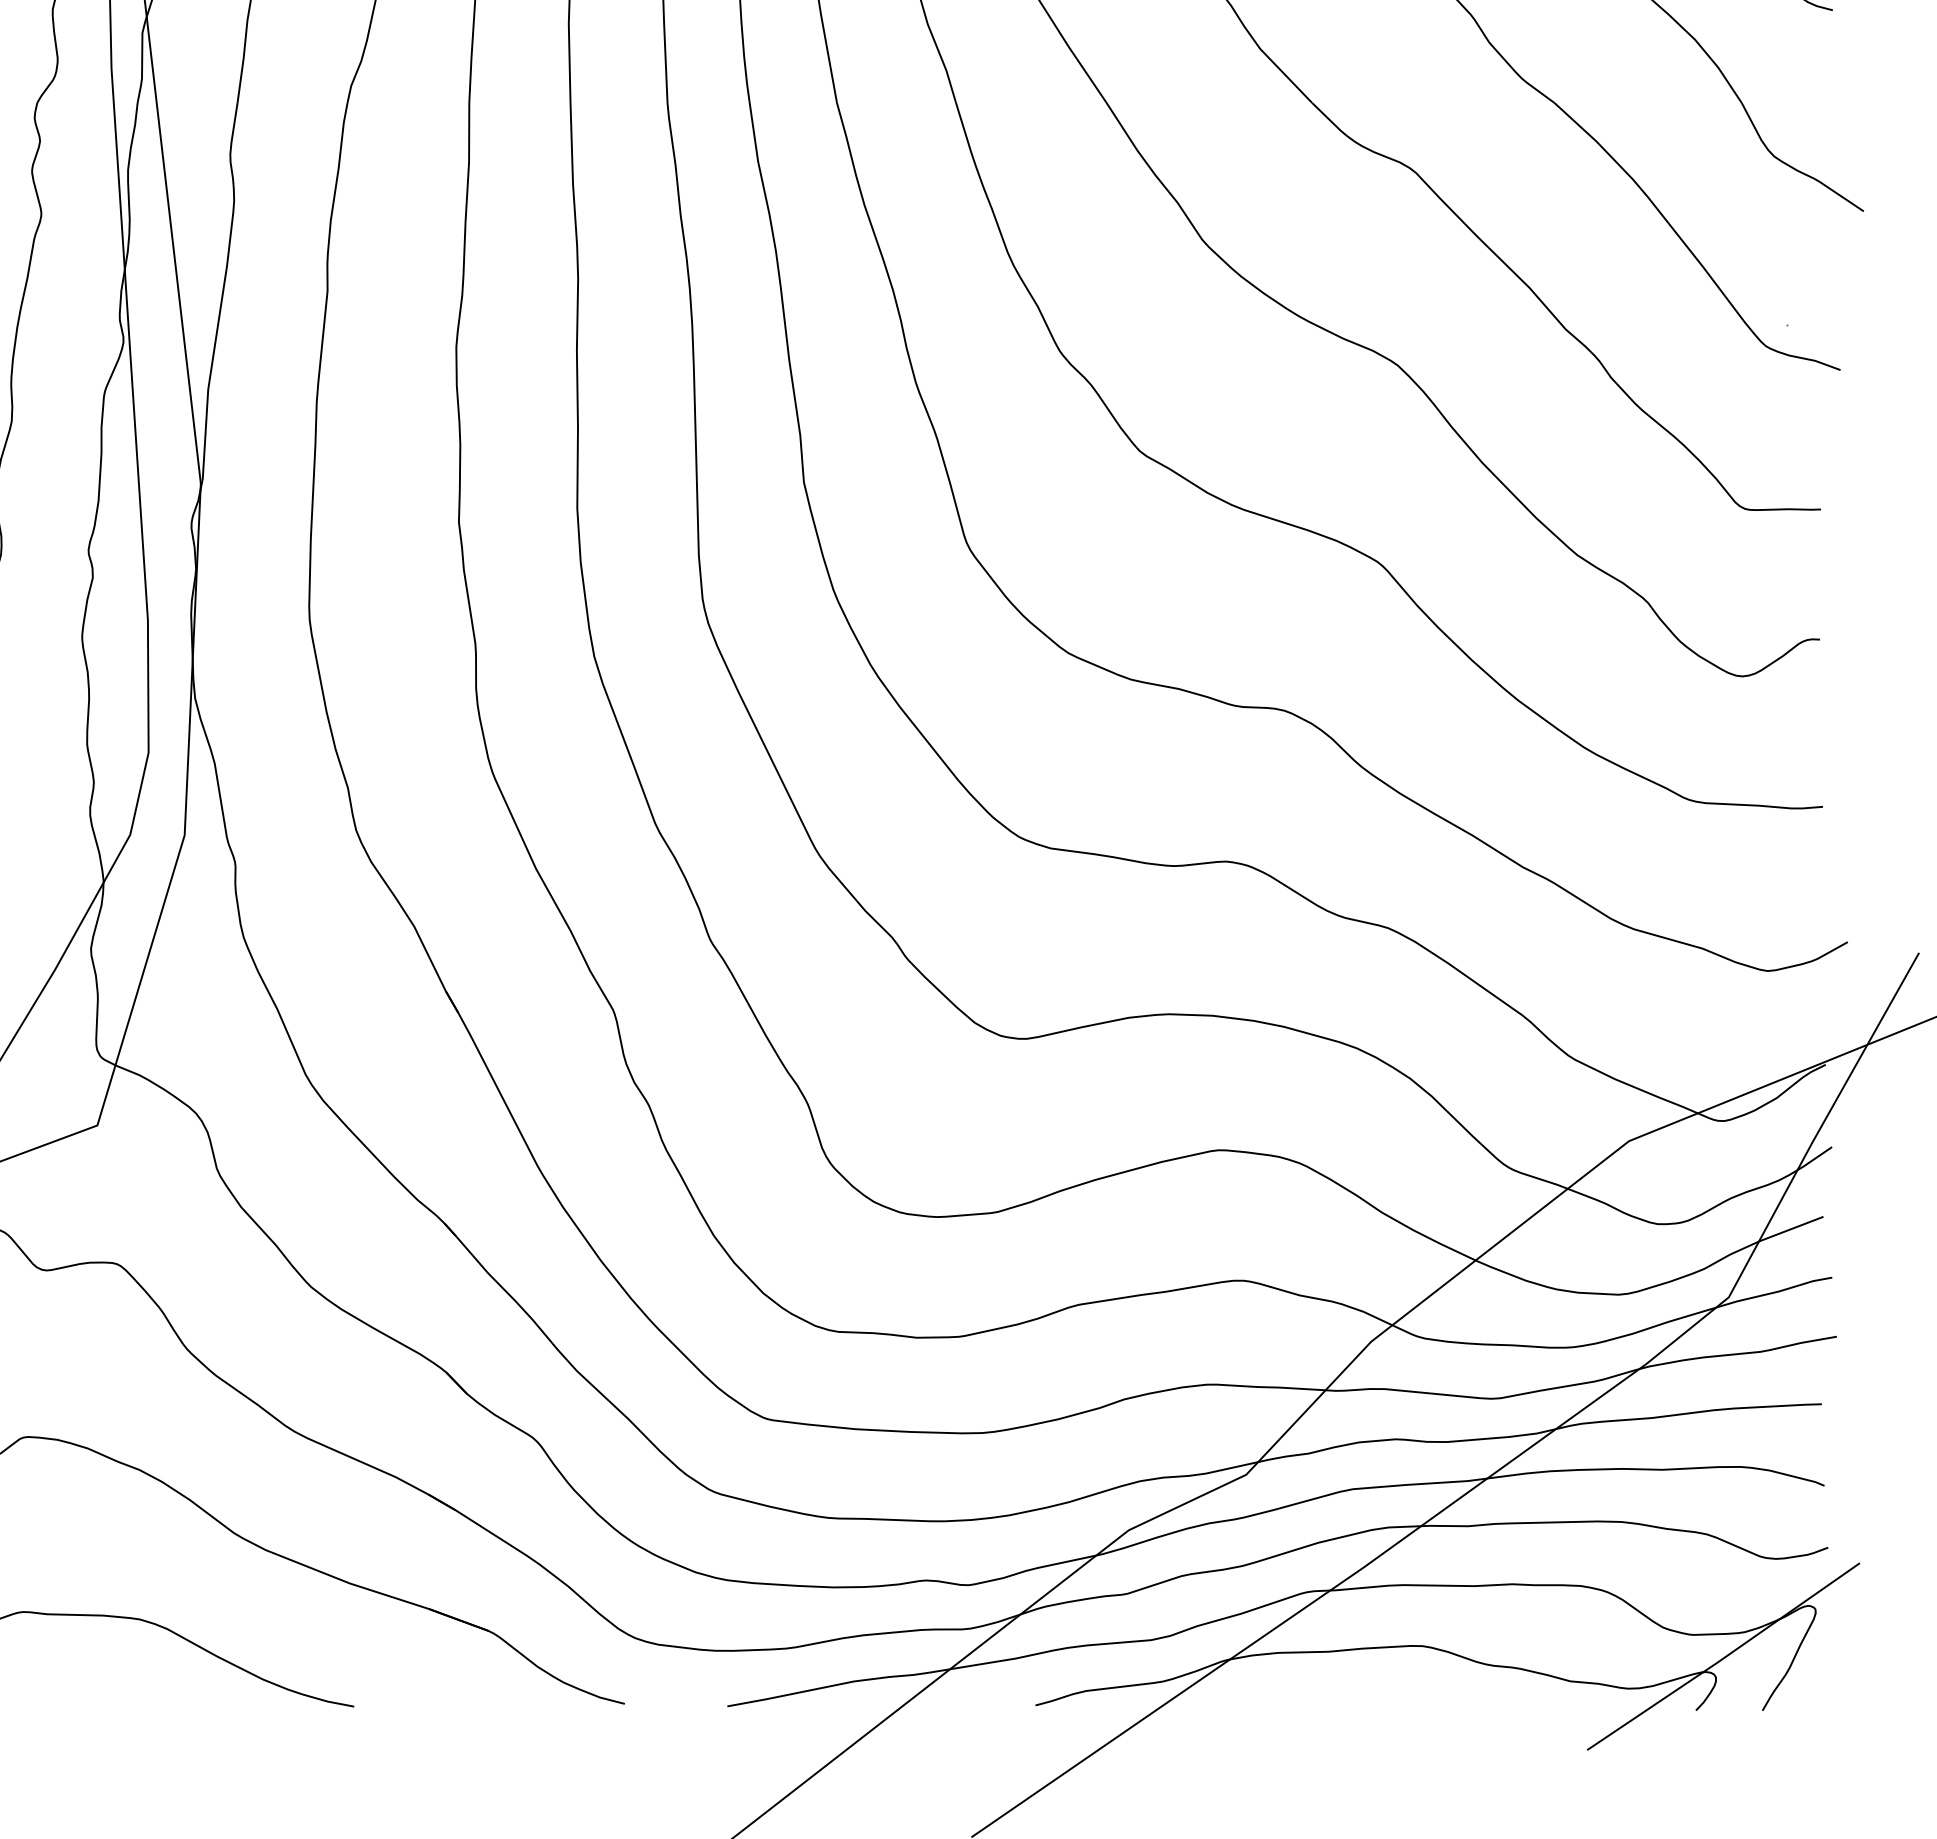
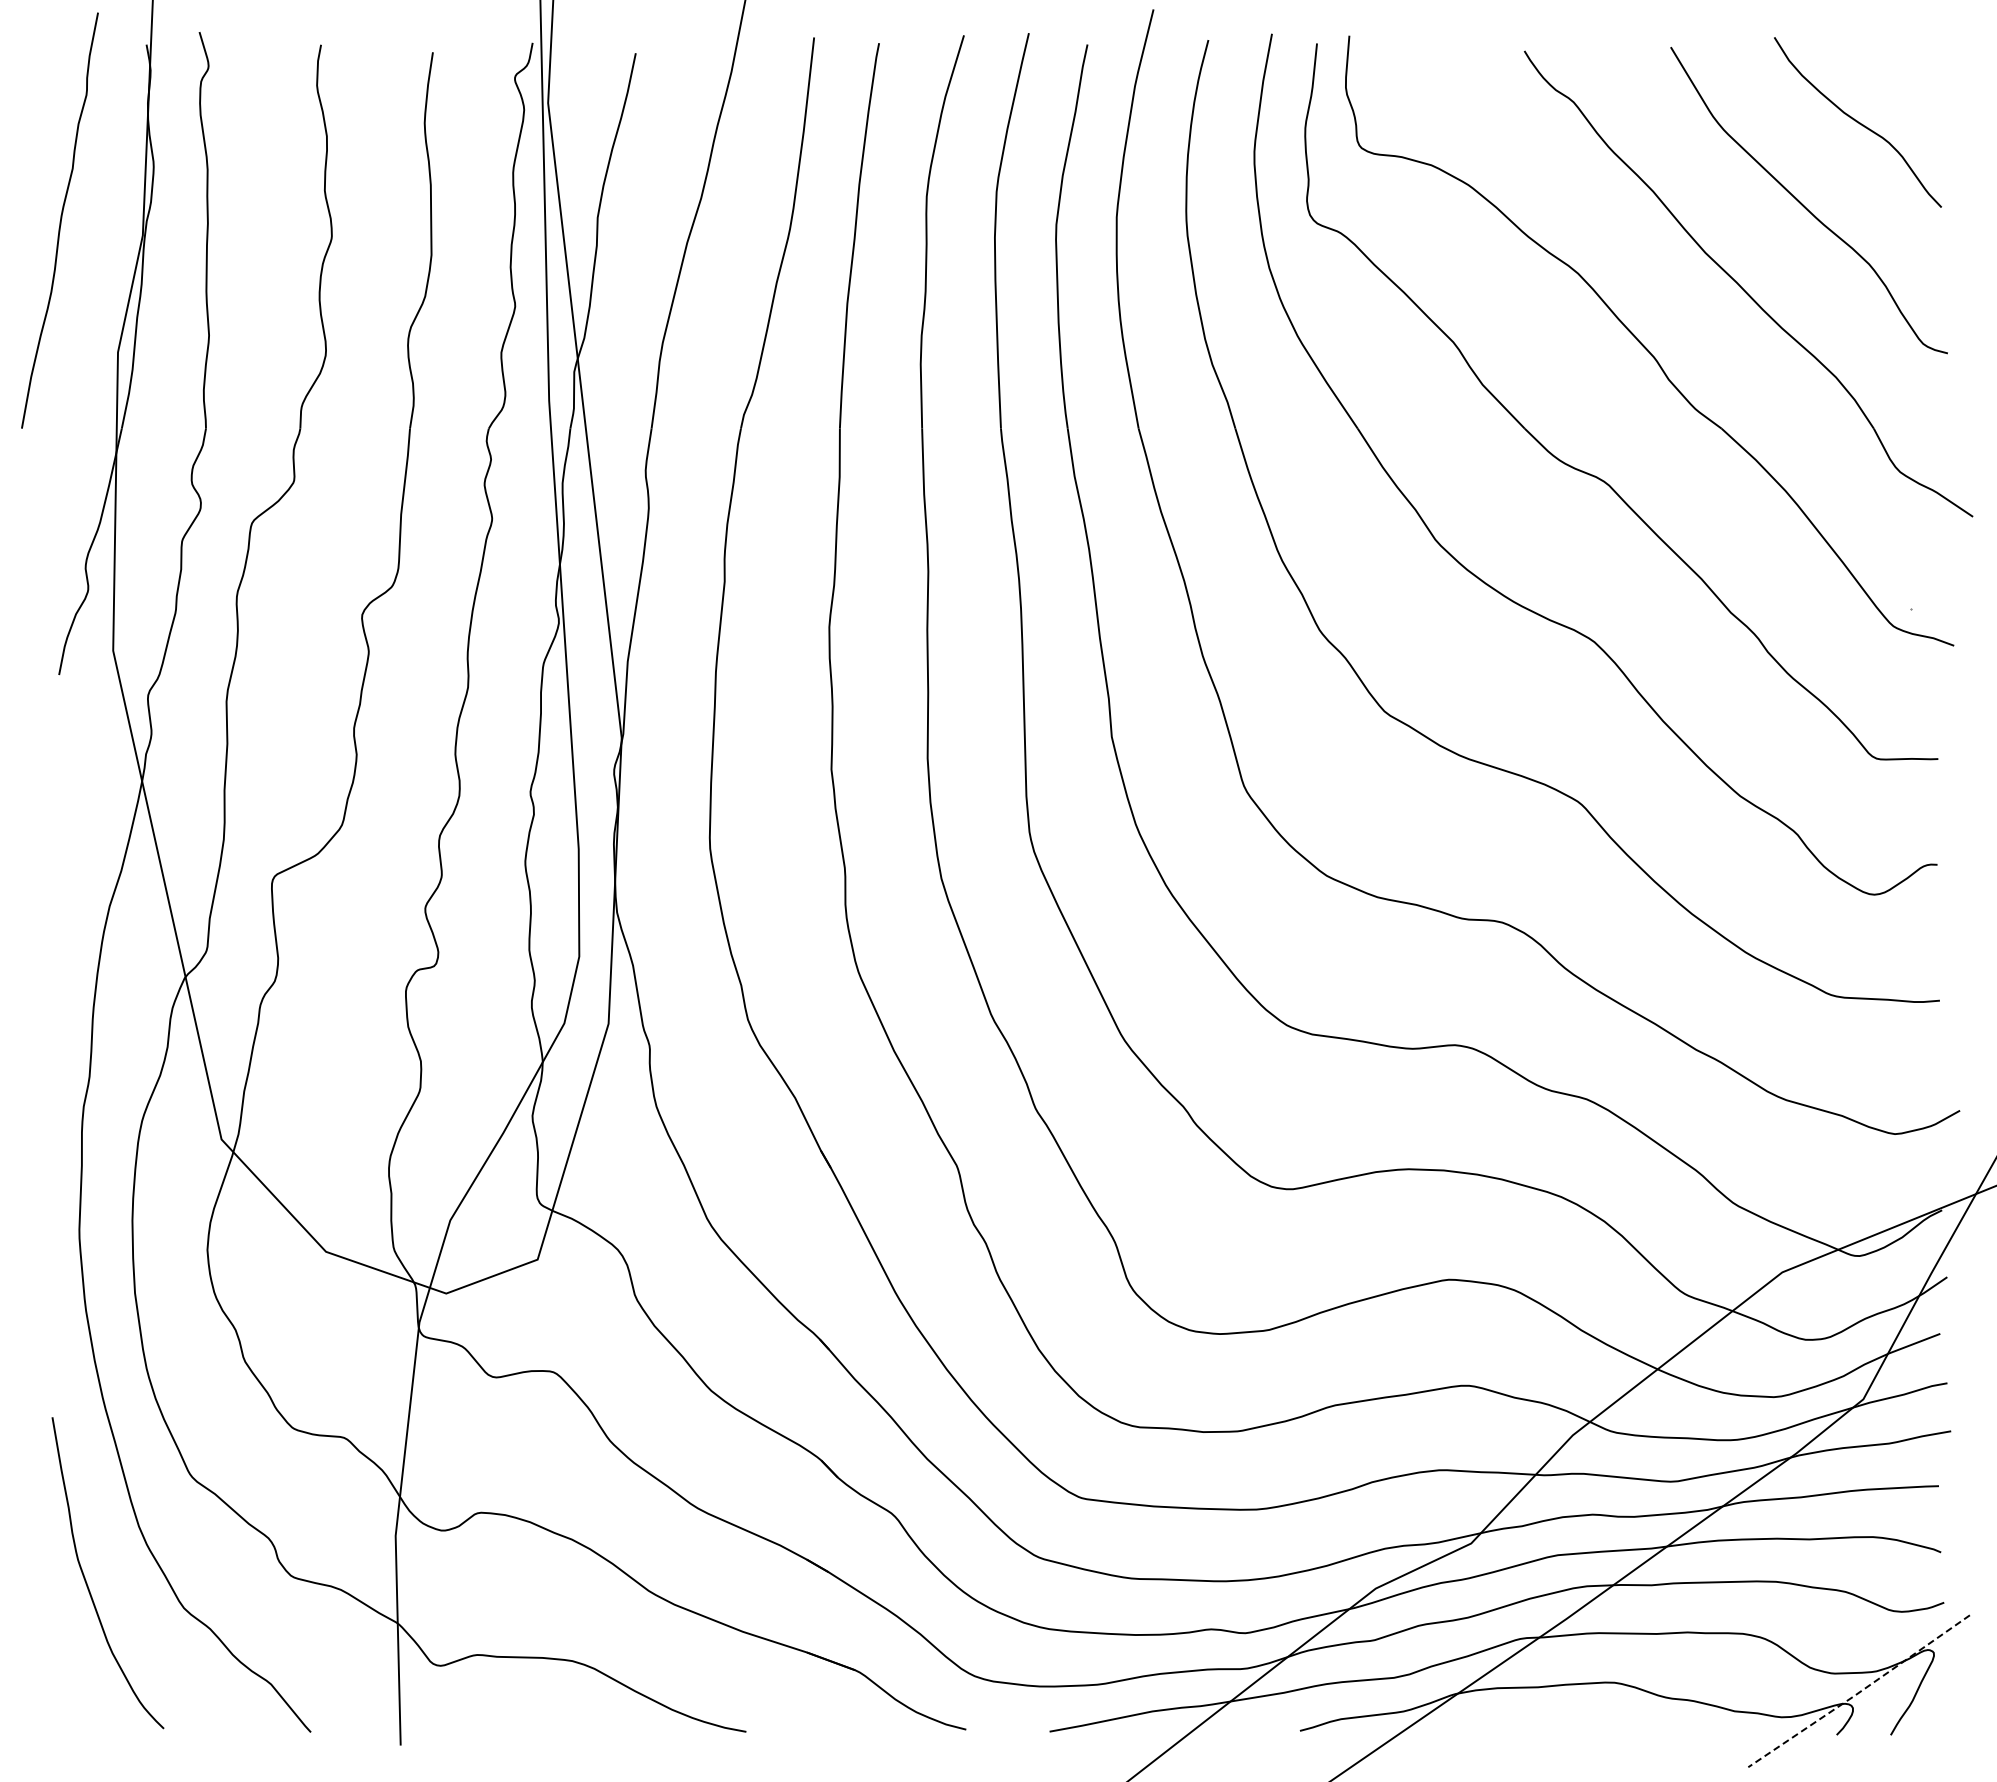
line: (1722, 1658) -> (1858, 1692), solid -> dashed

